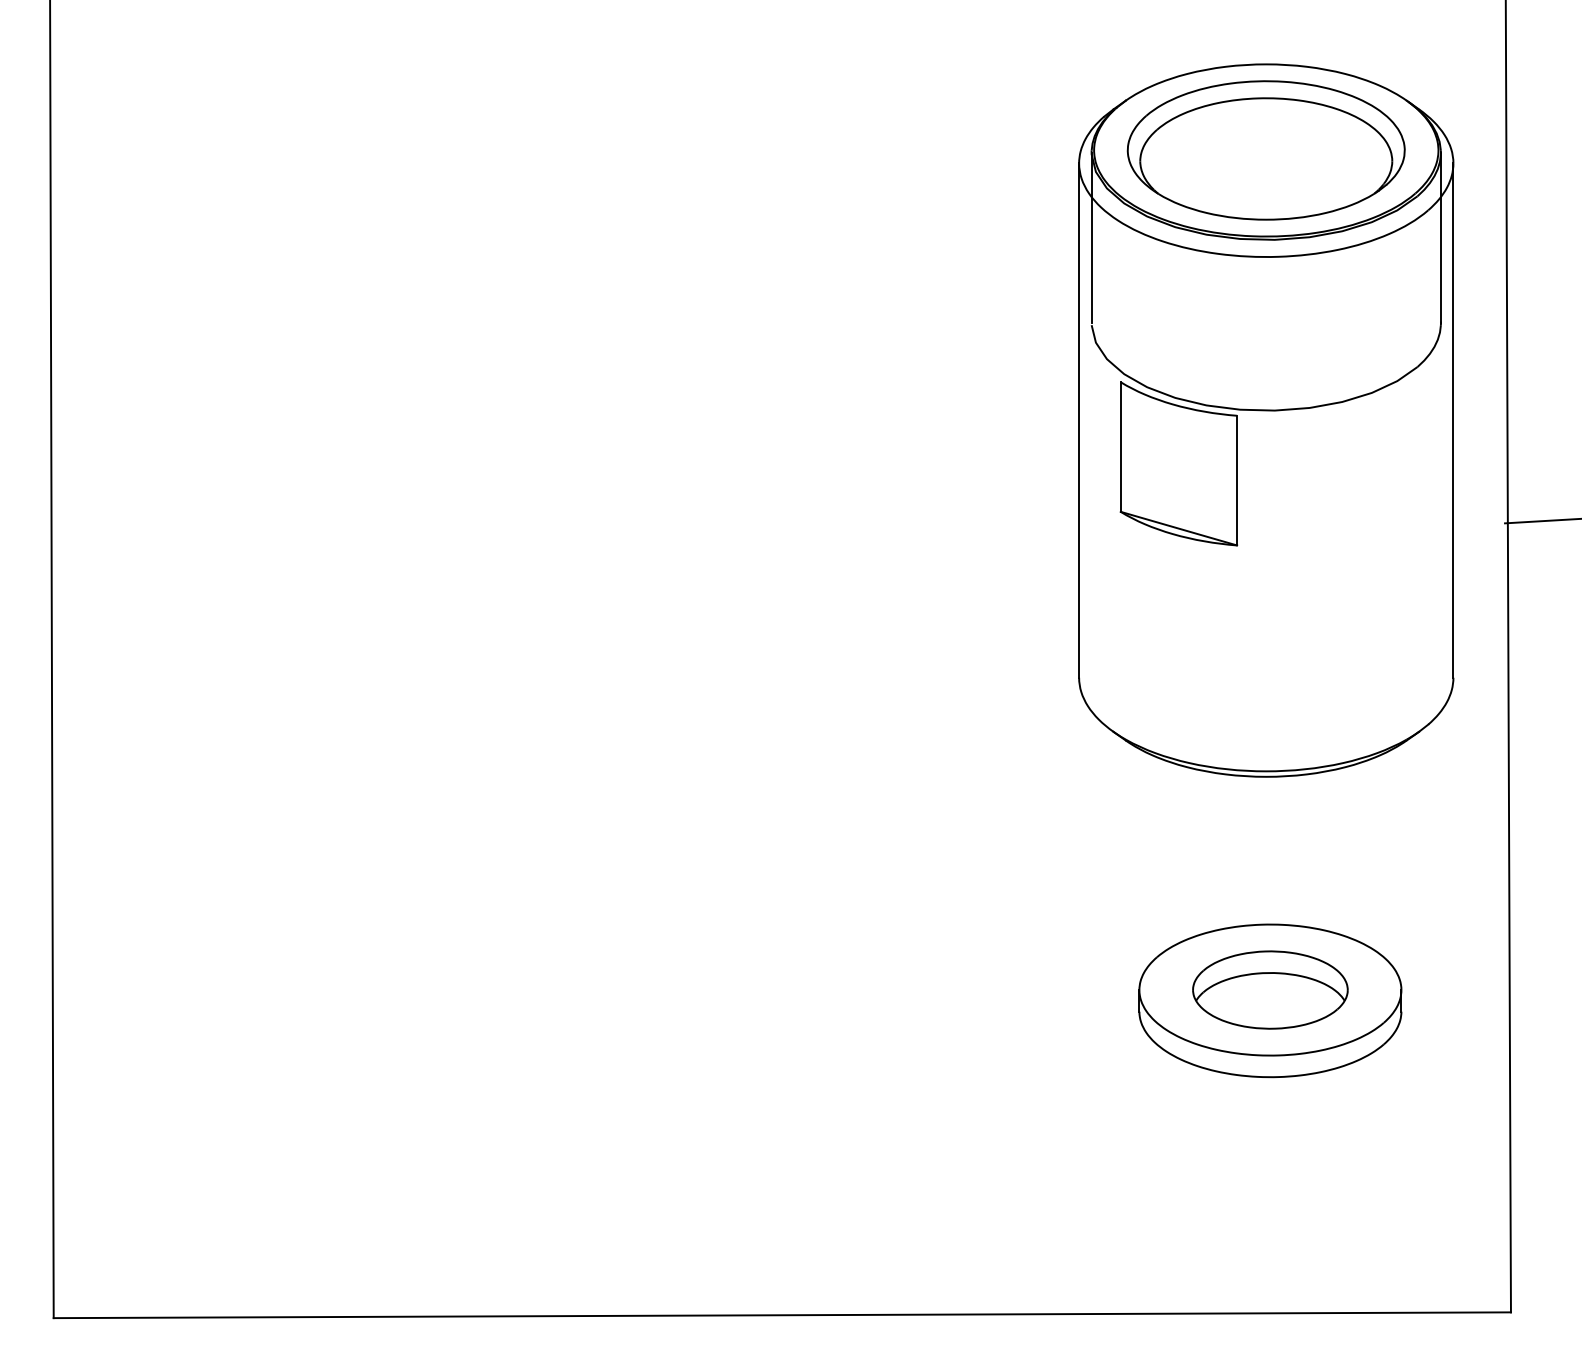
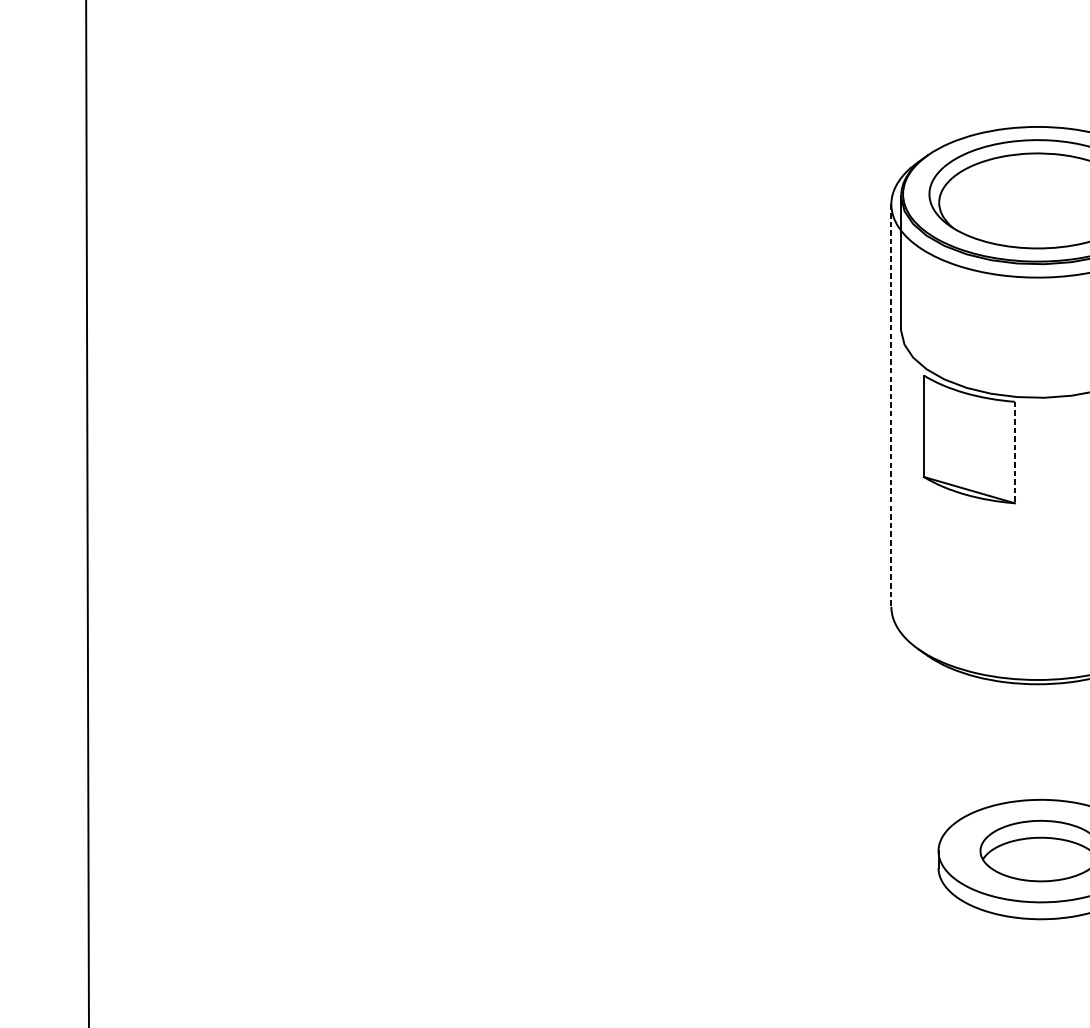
line: (1079, 421) -> (891, 406), solid -> dashed
line: (1237, 480) -> (1015, 452), solid -> dashed

